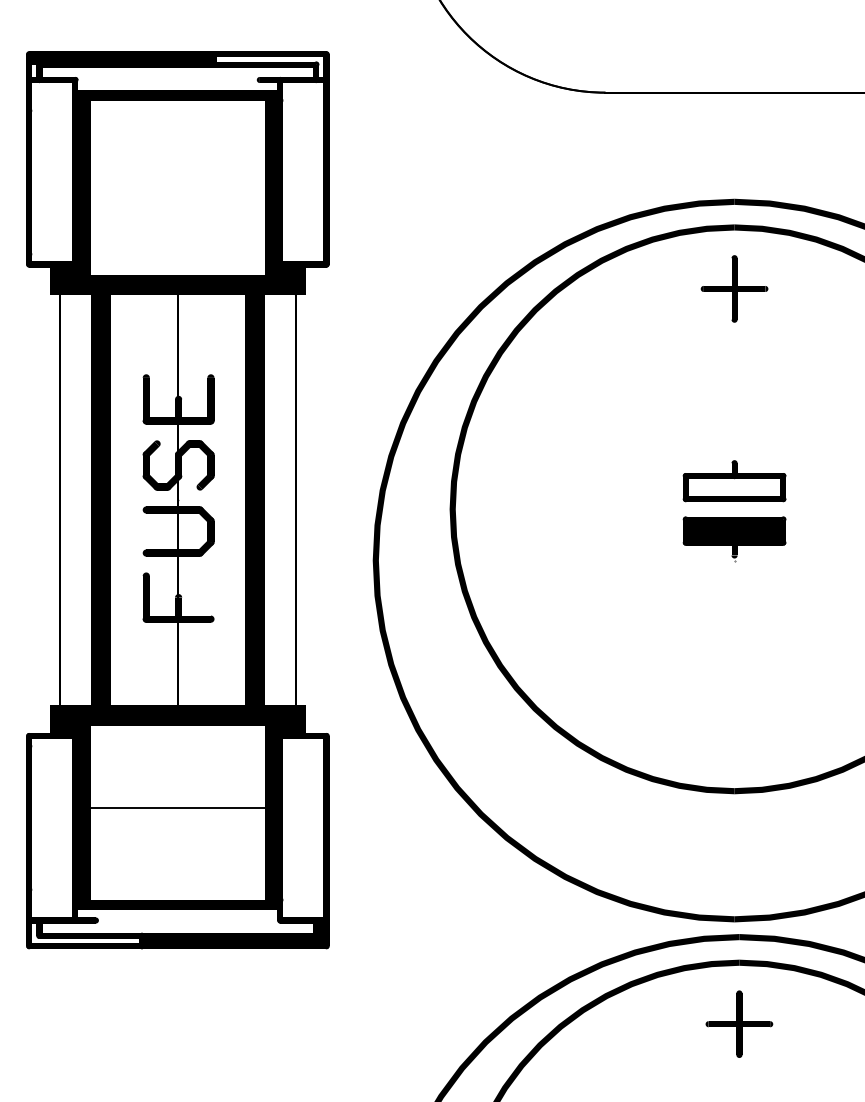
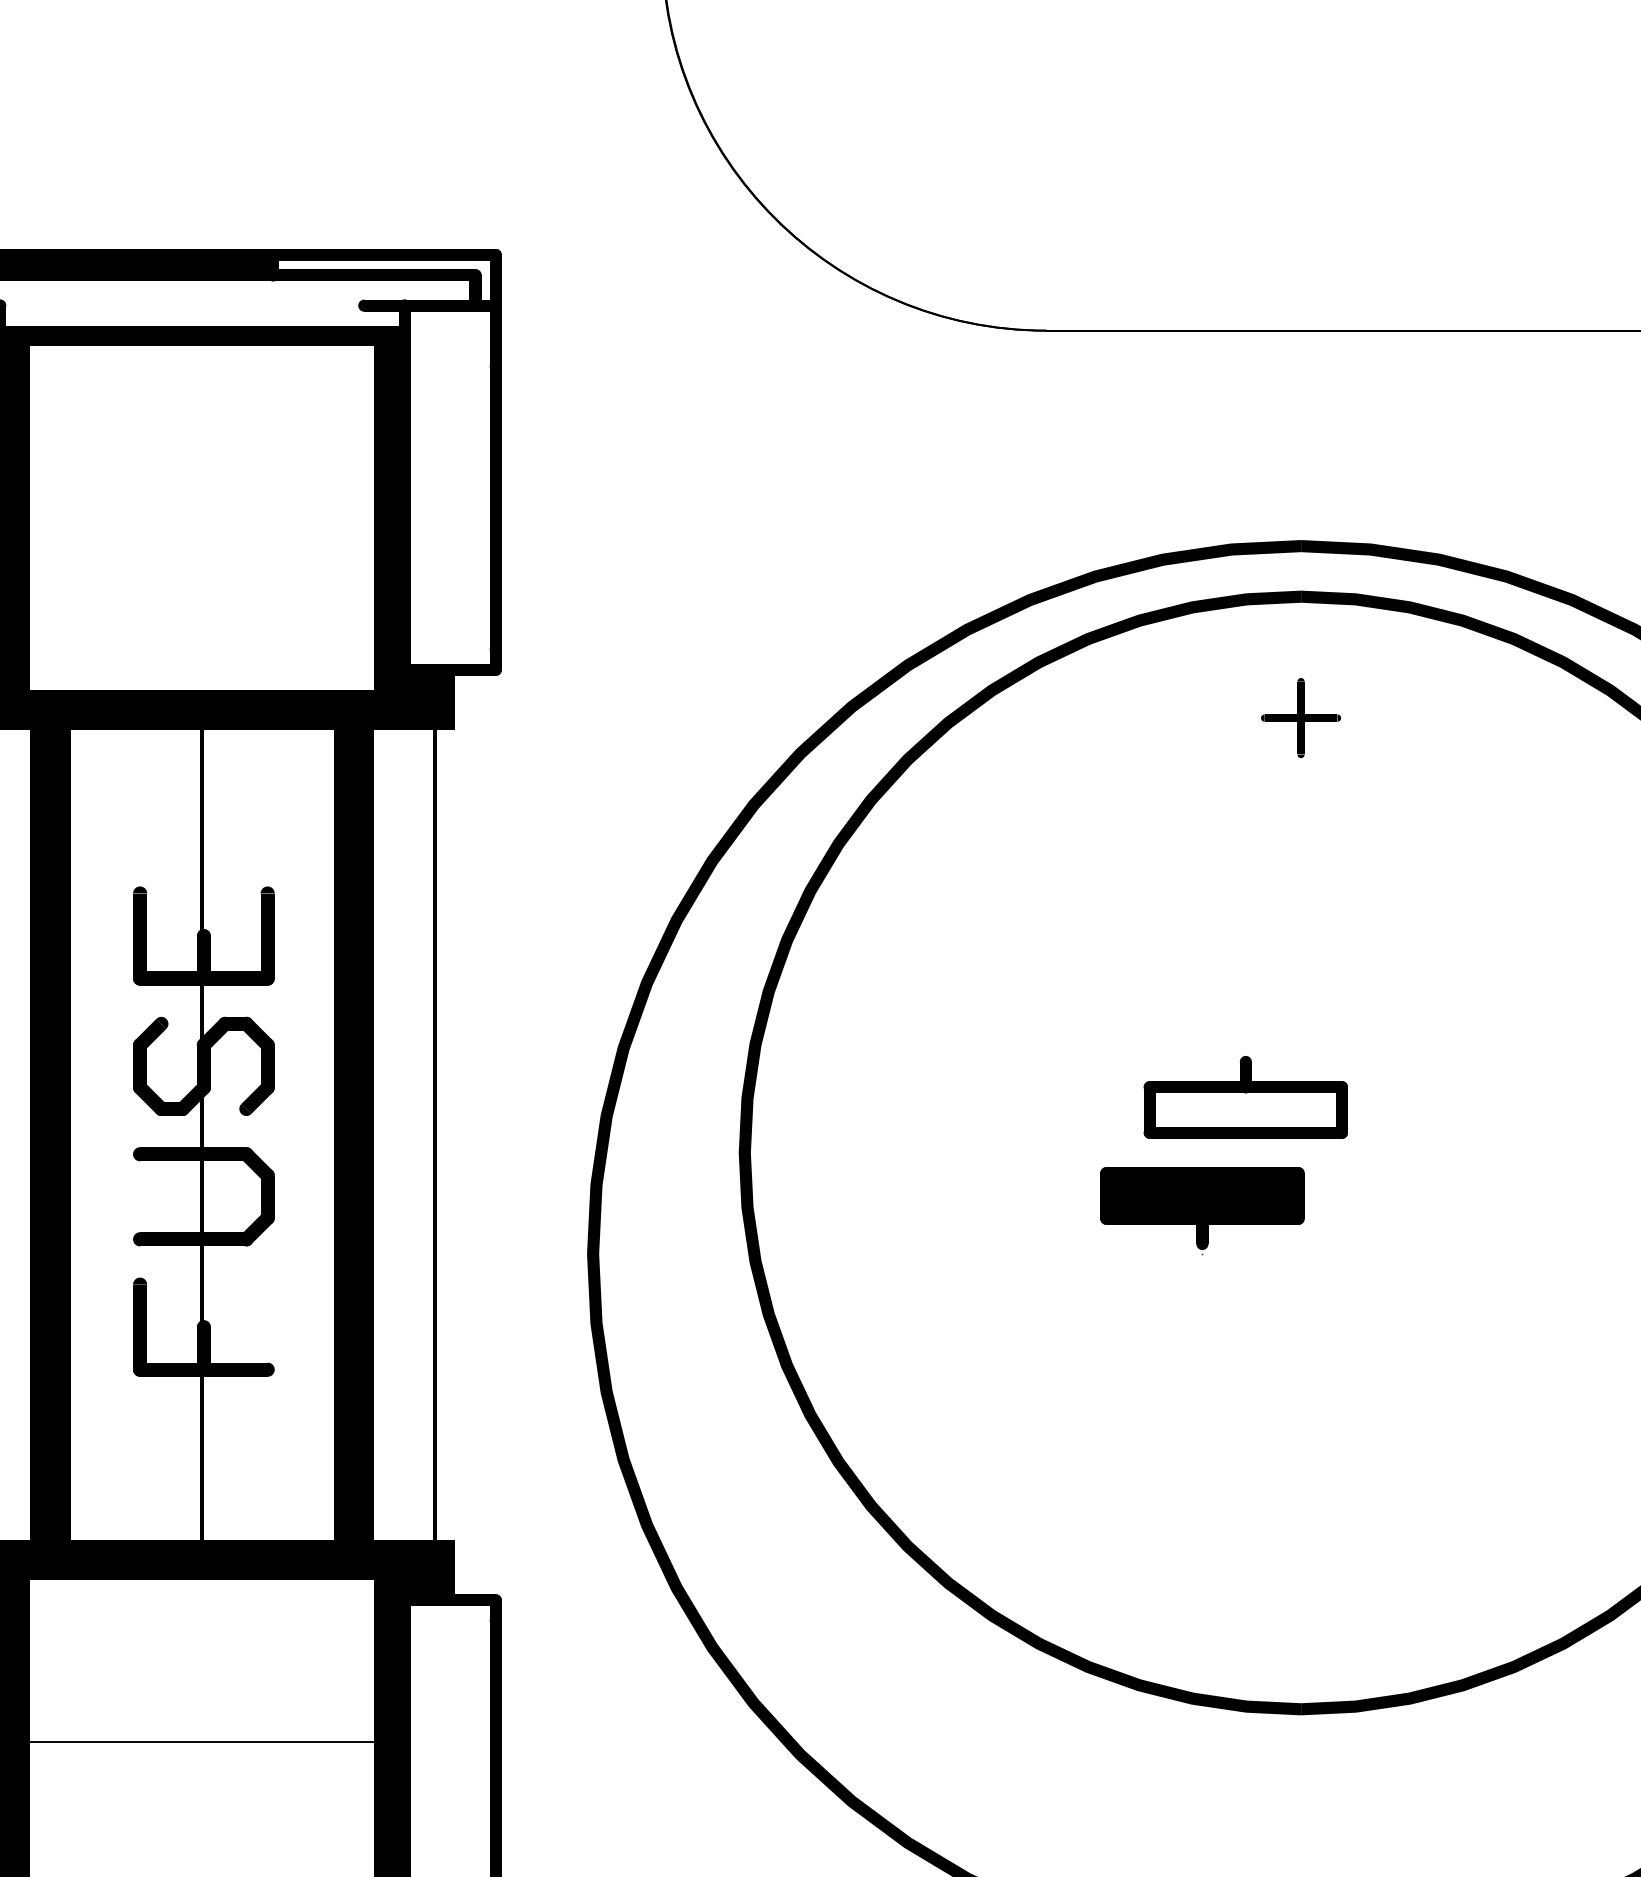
part: (734, 288) -> (1300, 717), size x0.6
part: (734, 481) -> (1245, 1098), moved
part: (734, 539) -> (1202, 1212), moved

